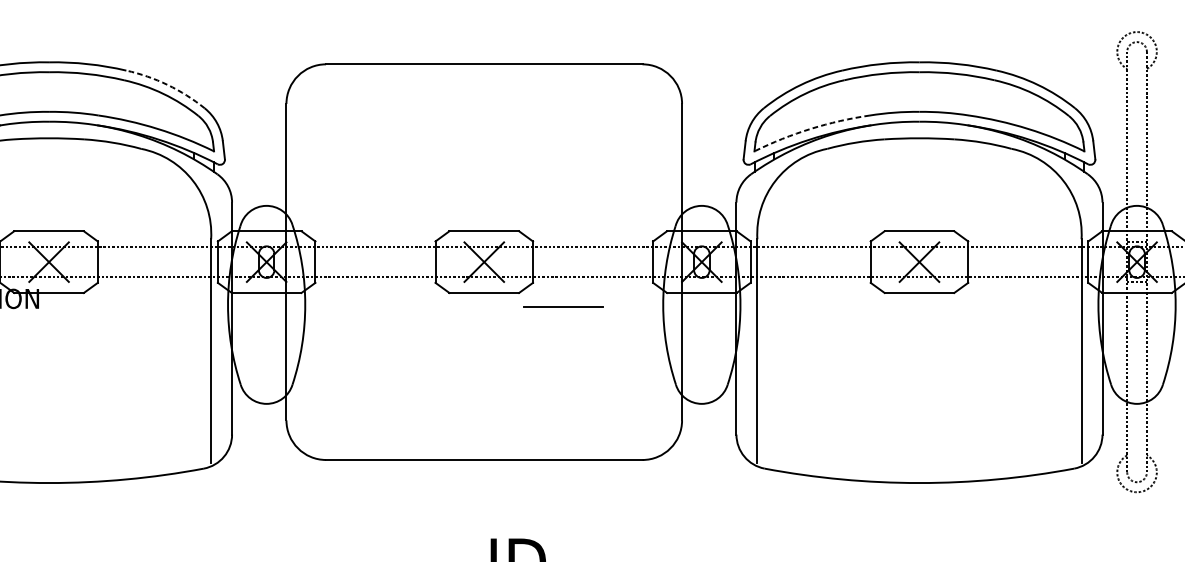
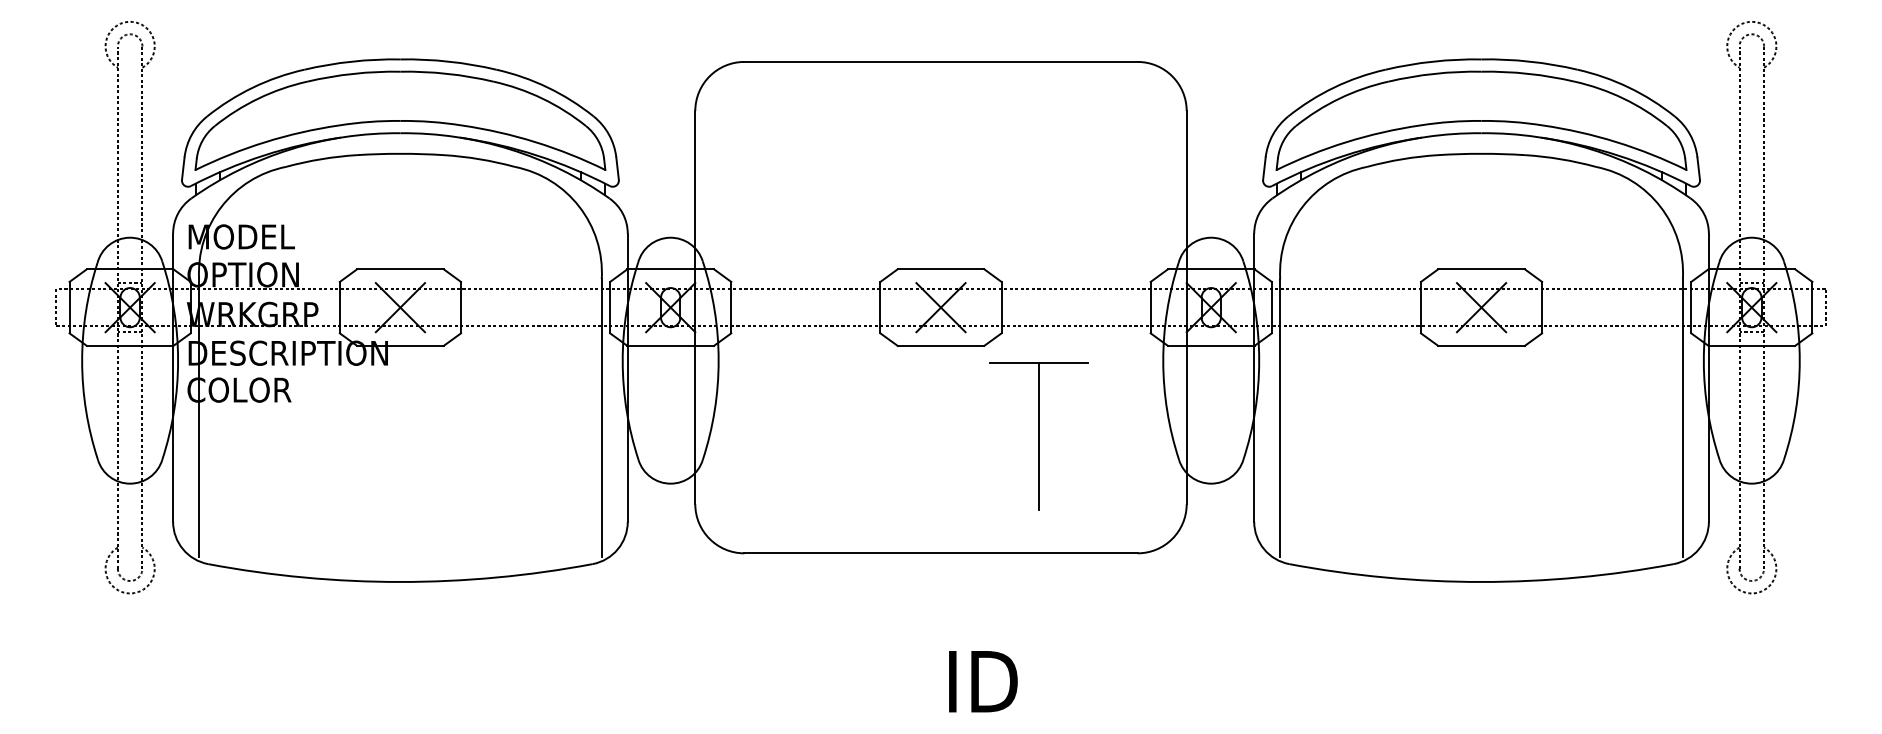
arc: (167, 84) -> (547, 87), dashed -> solid
arc: (810, 129) -> (1346, 142), dashed -> solid
line: (563, 365) -> (1039, 436), added

